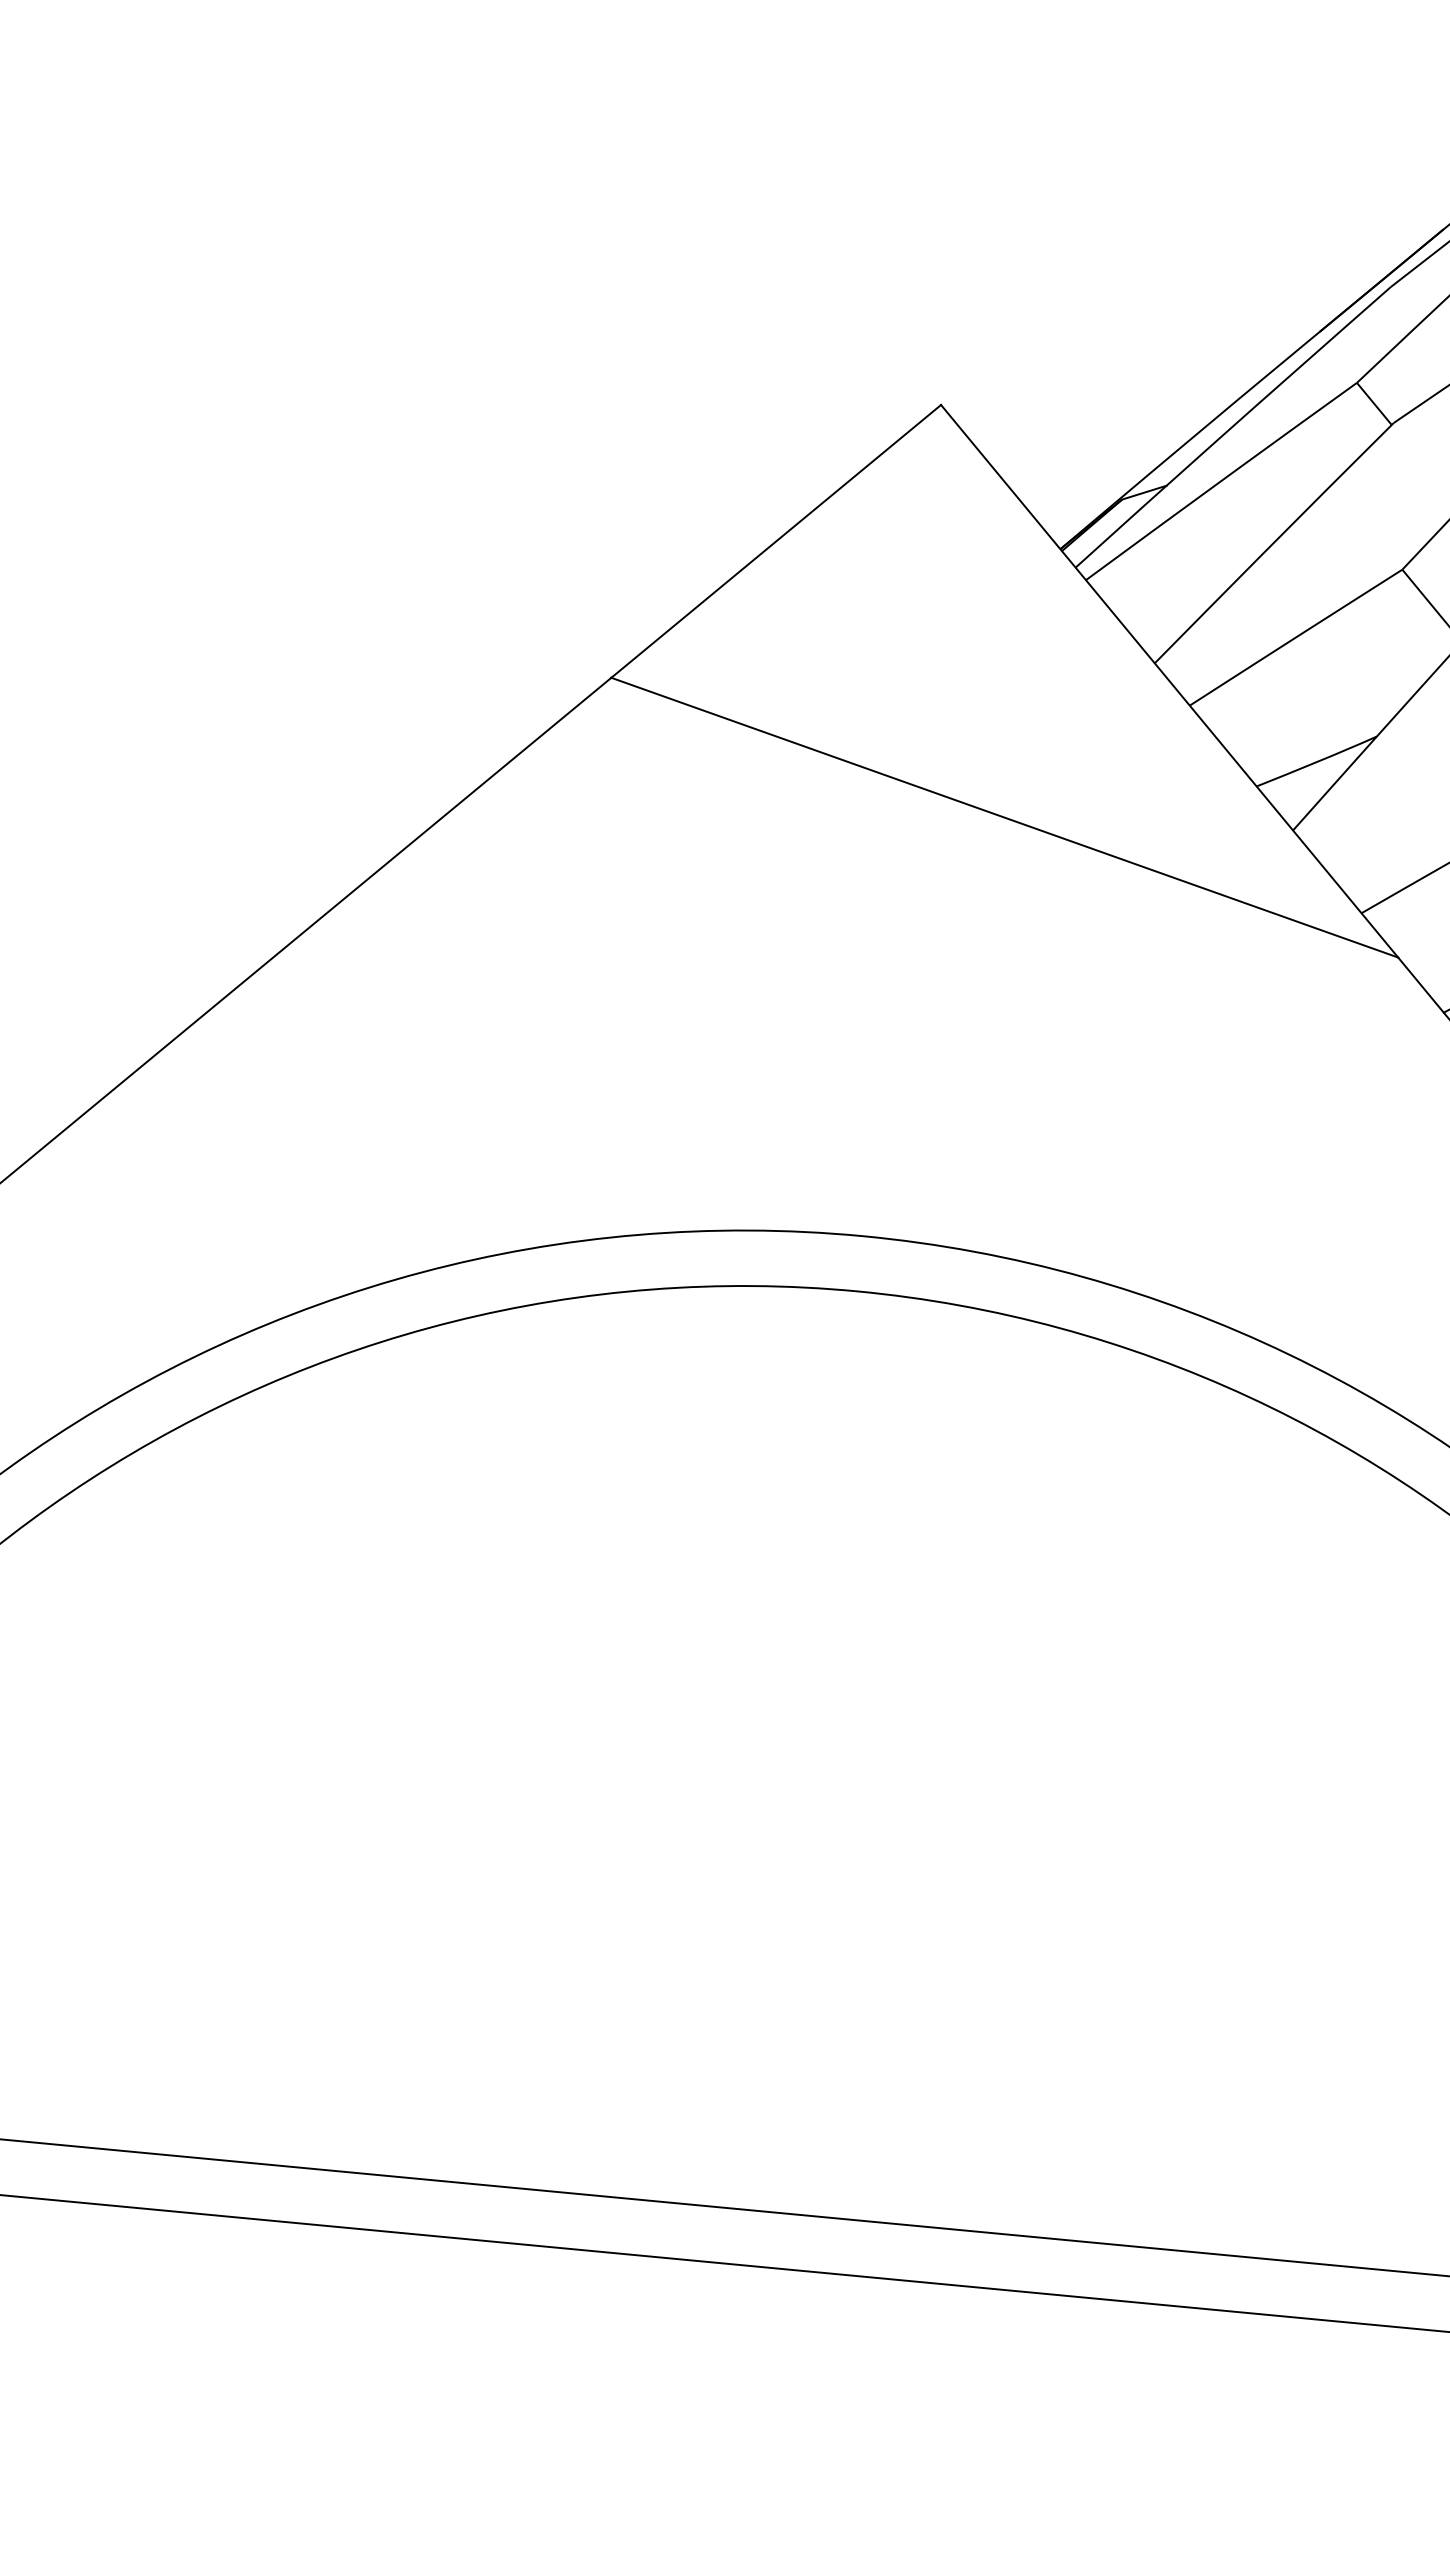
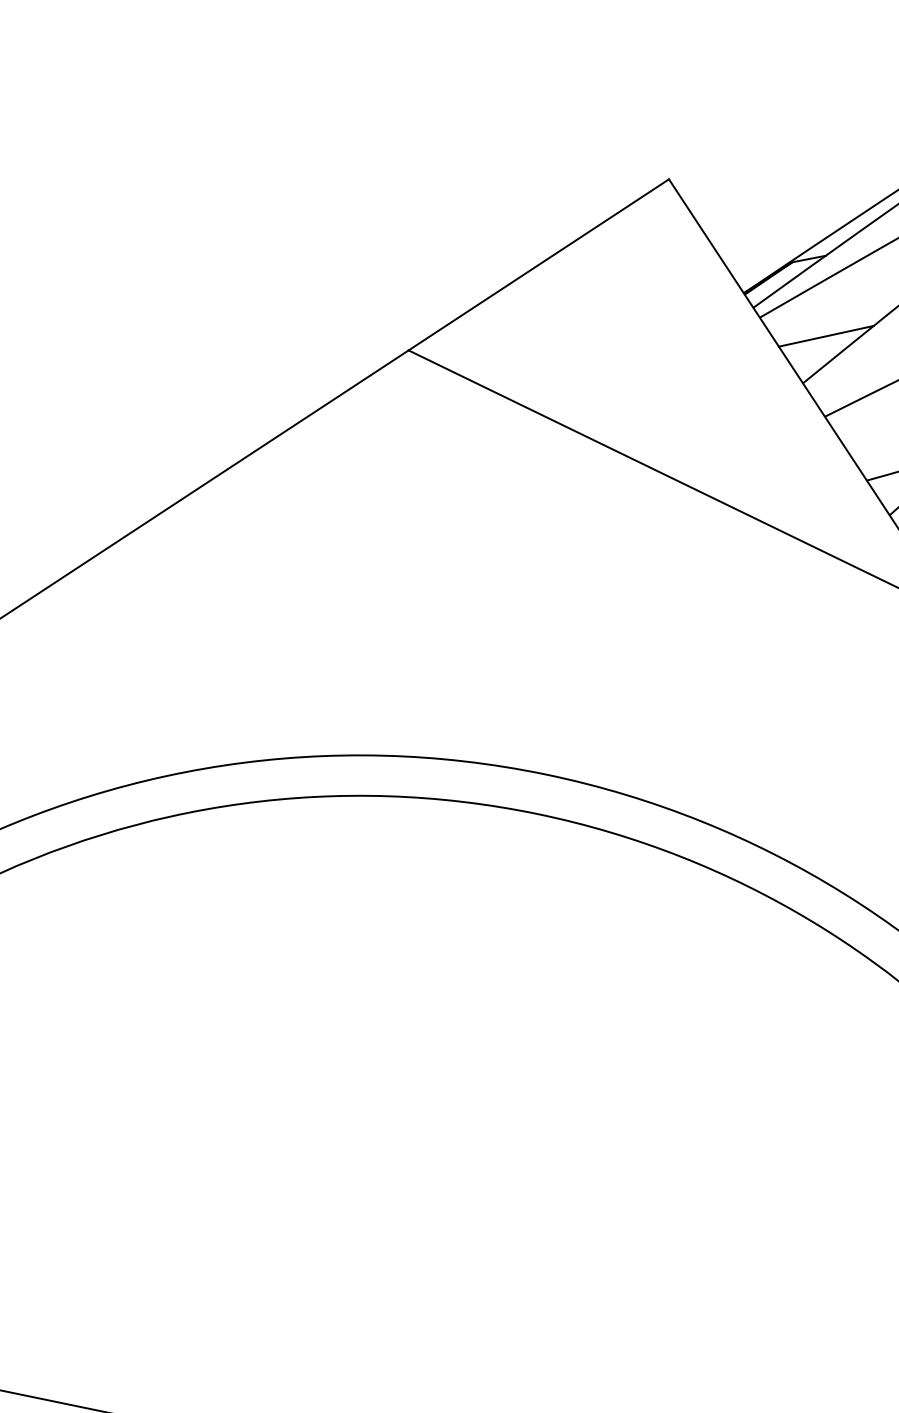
line: (1179, 595) -> (826, 336), added

